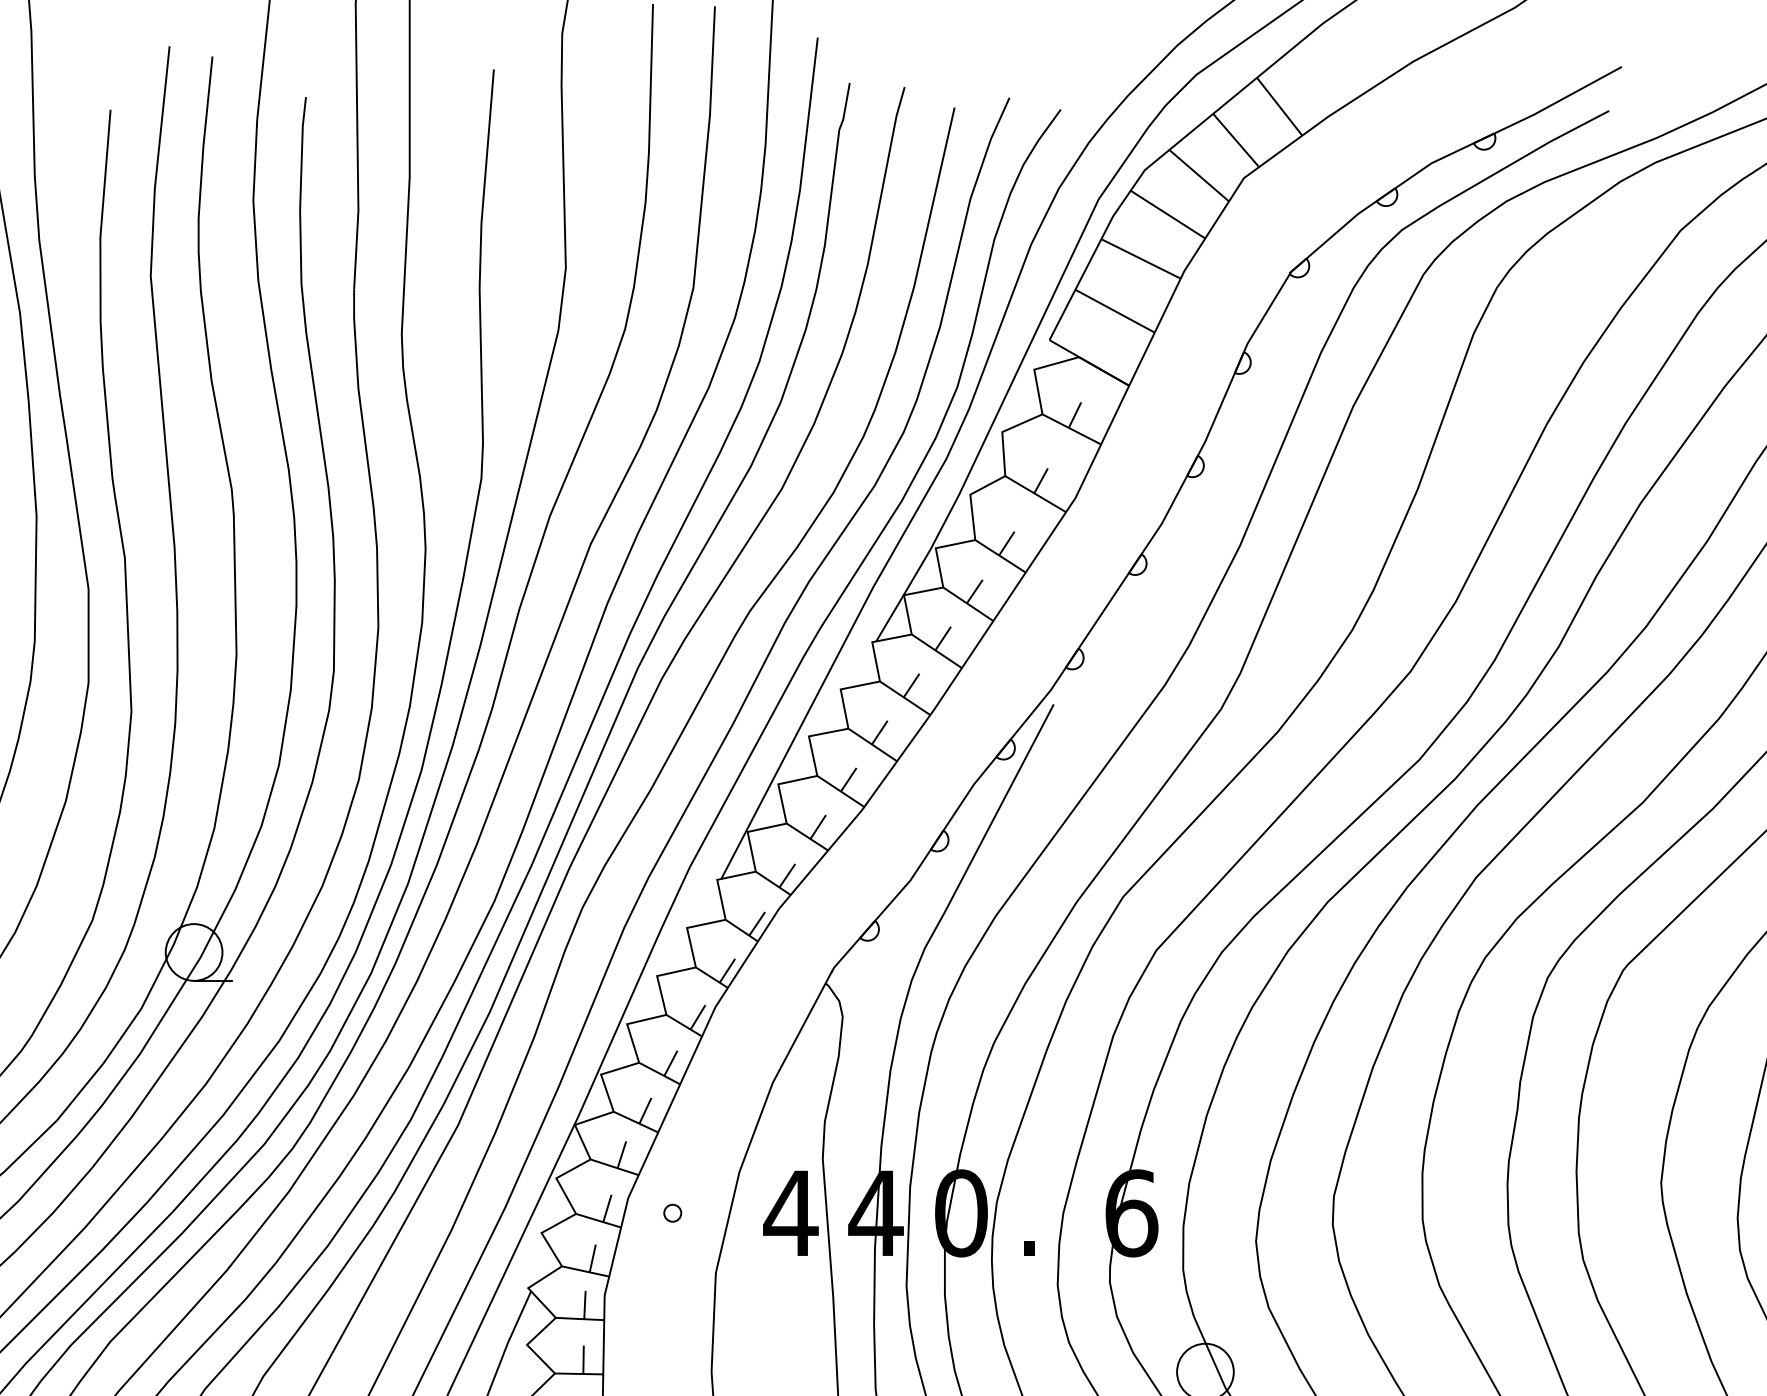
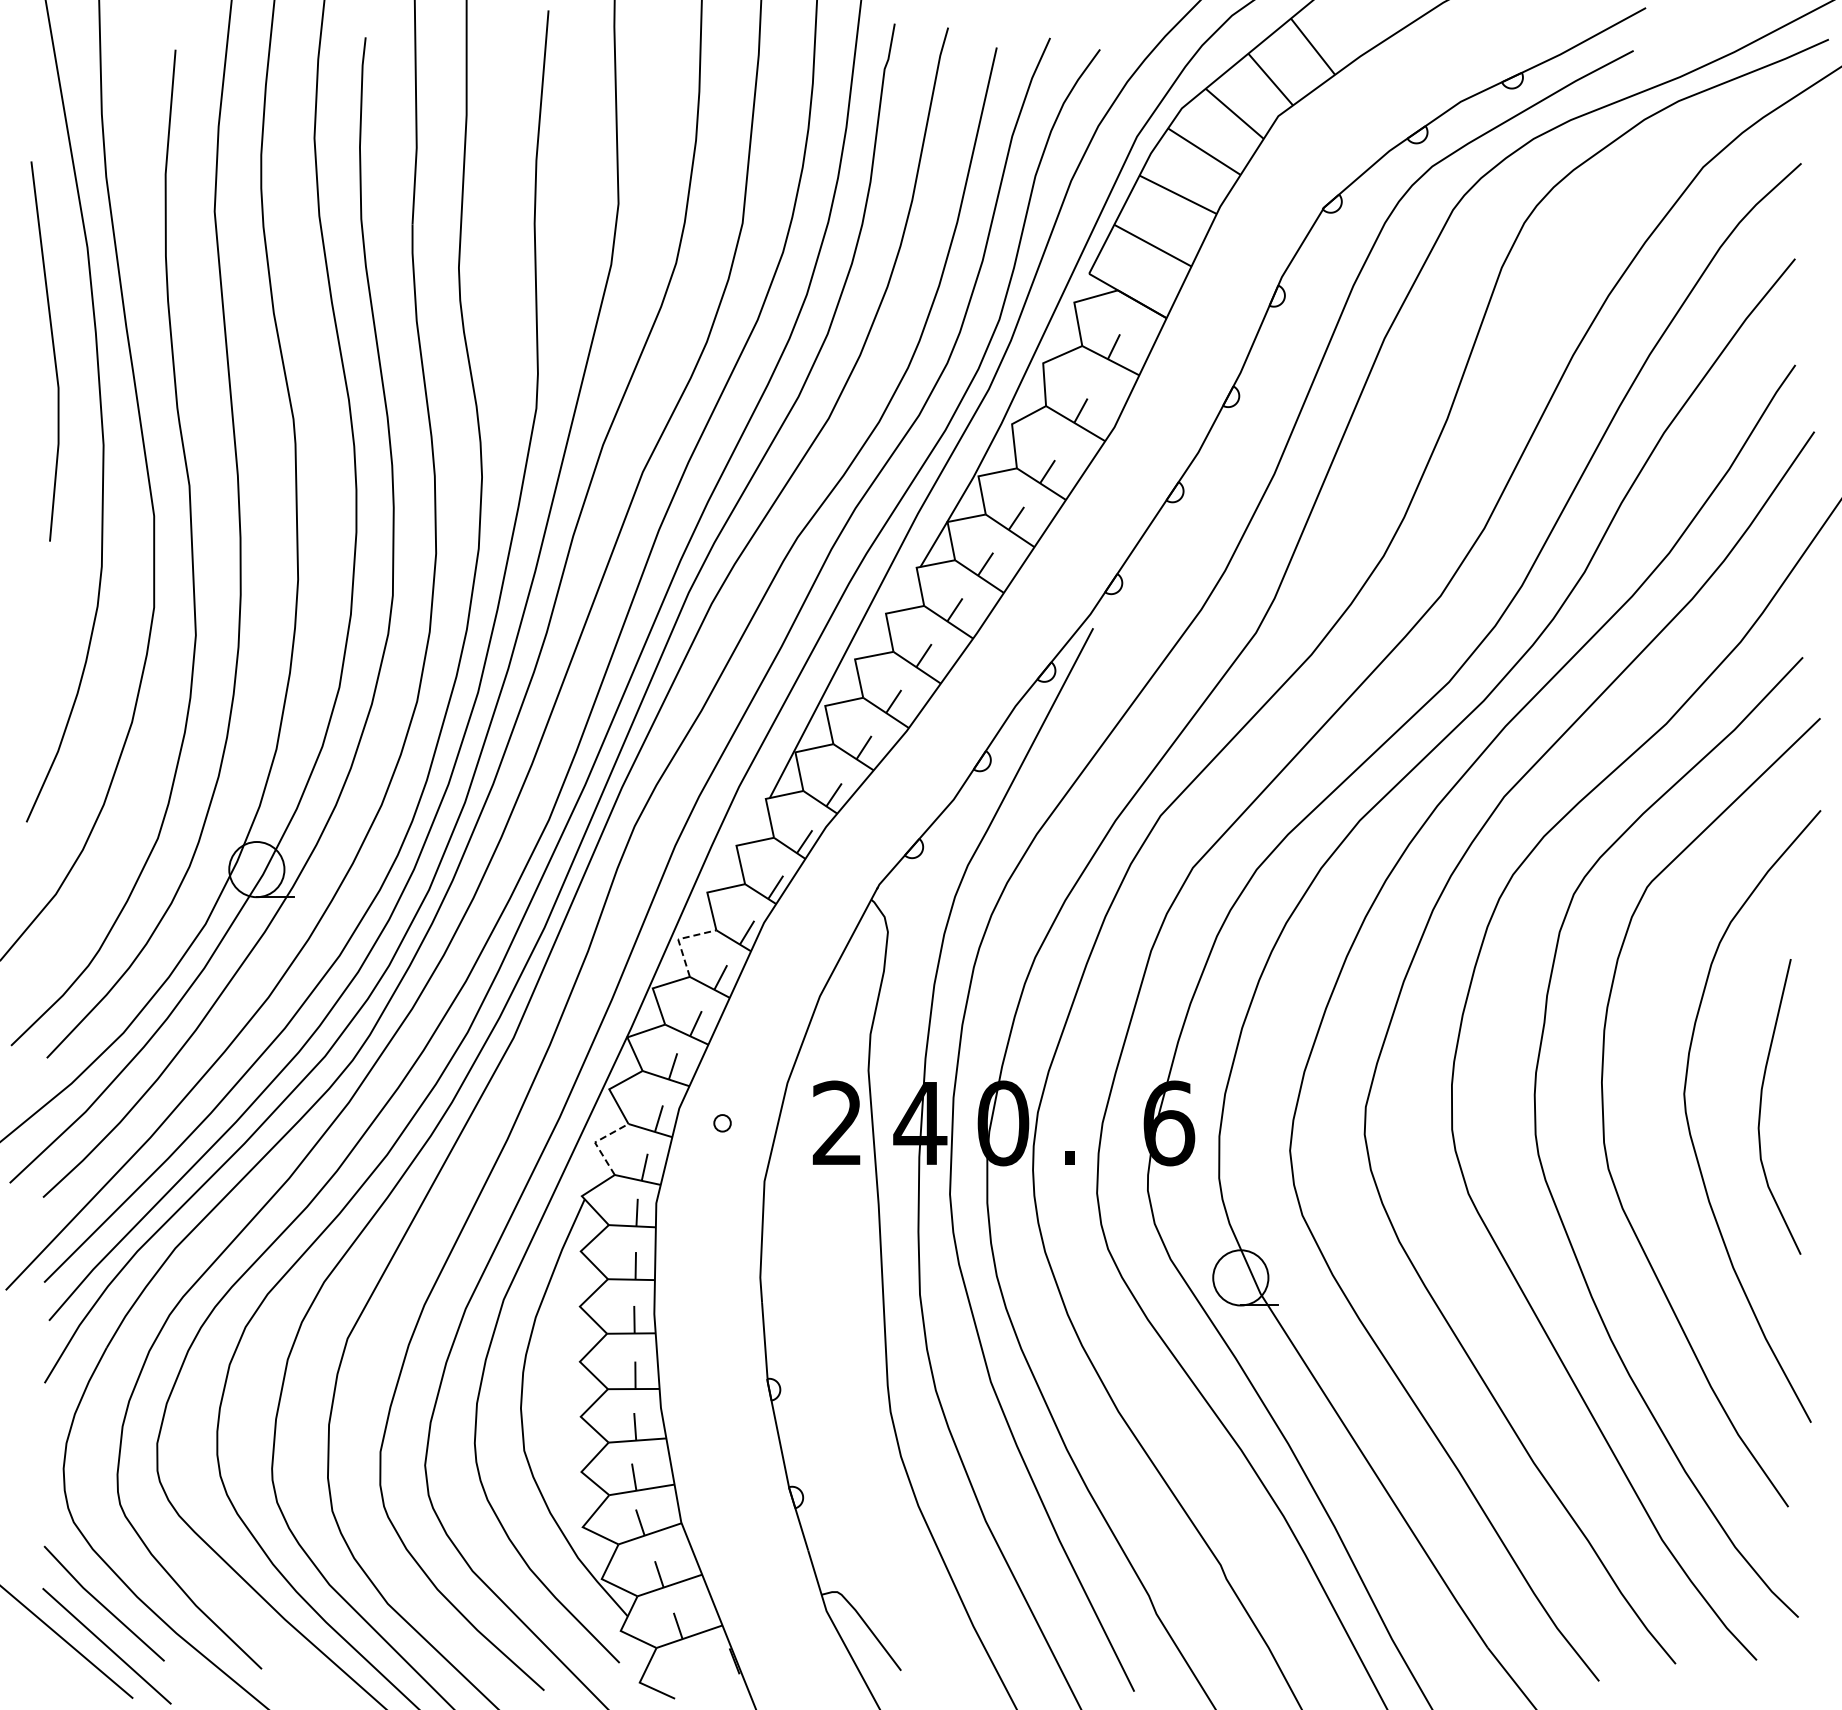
line: (627, 1024) -> (678, 939), solid -> dashed
text: (790, 1212) -> (837, 1122), 4 -> 2
line: (541, 1232) -> (594, 1142), solid -> dashed

